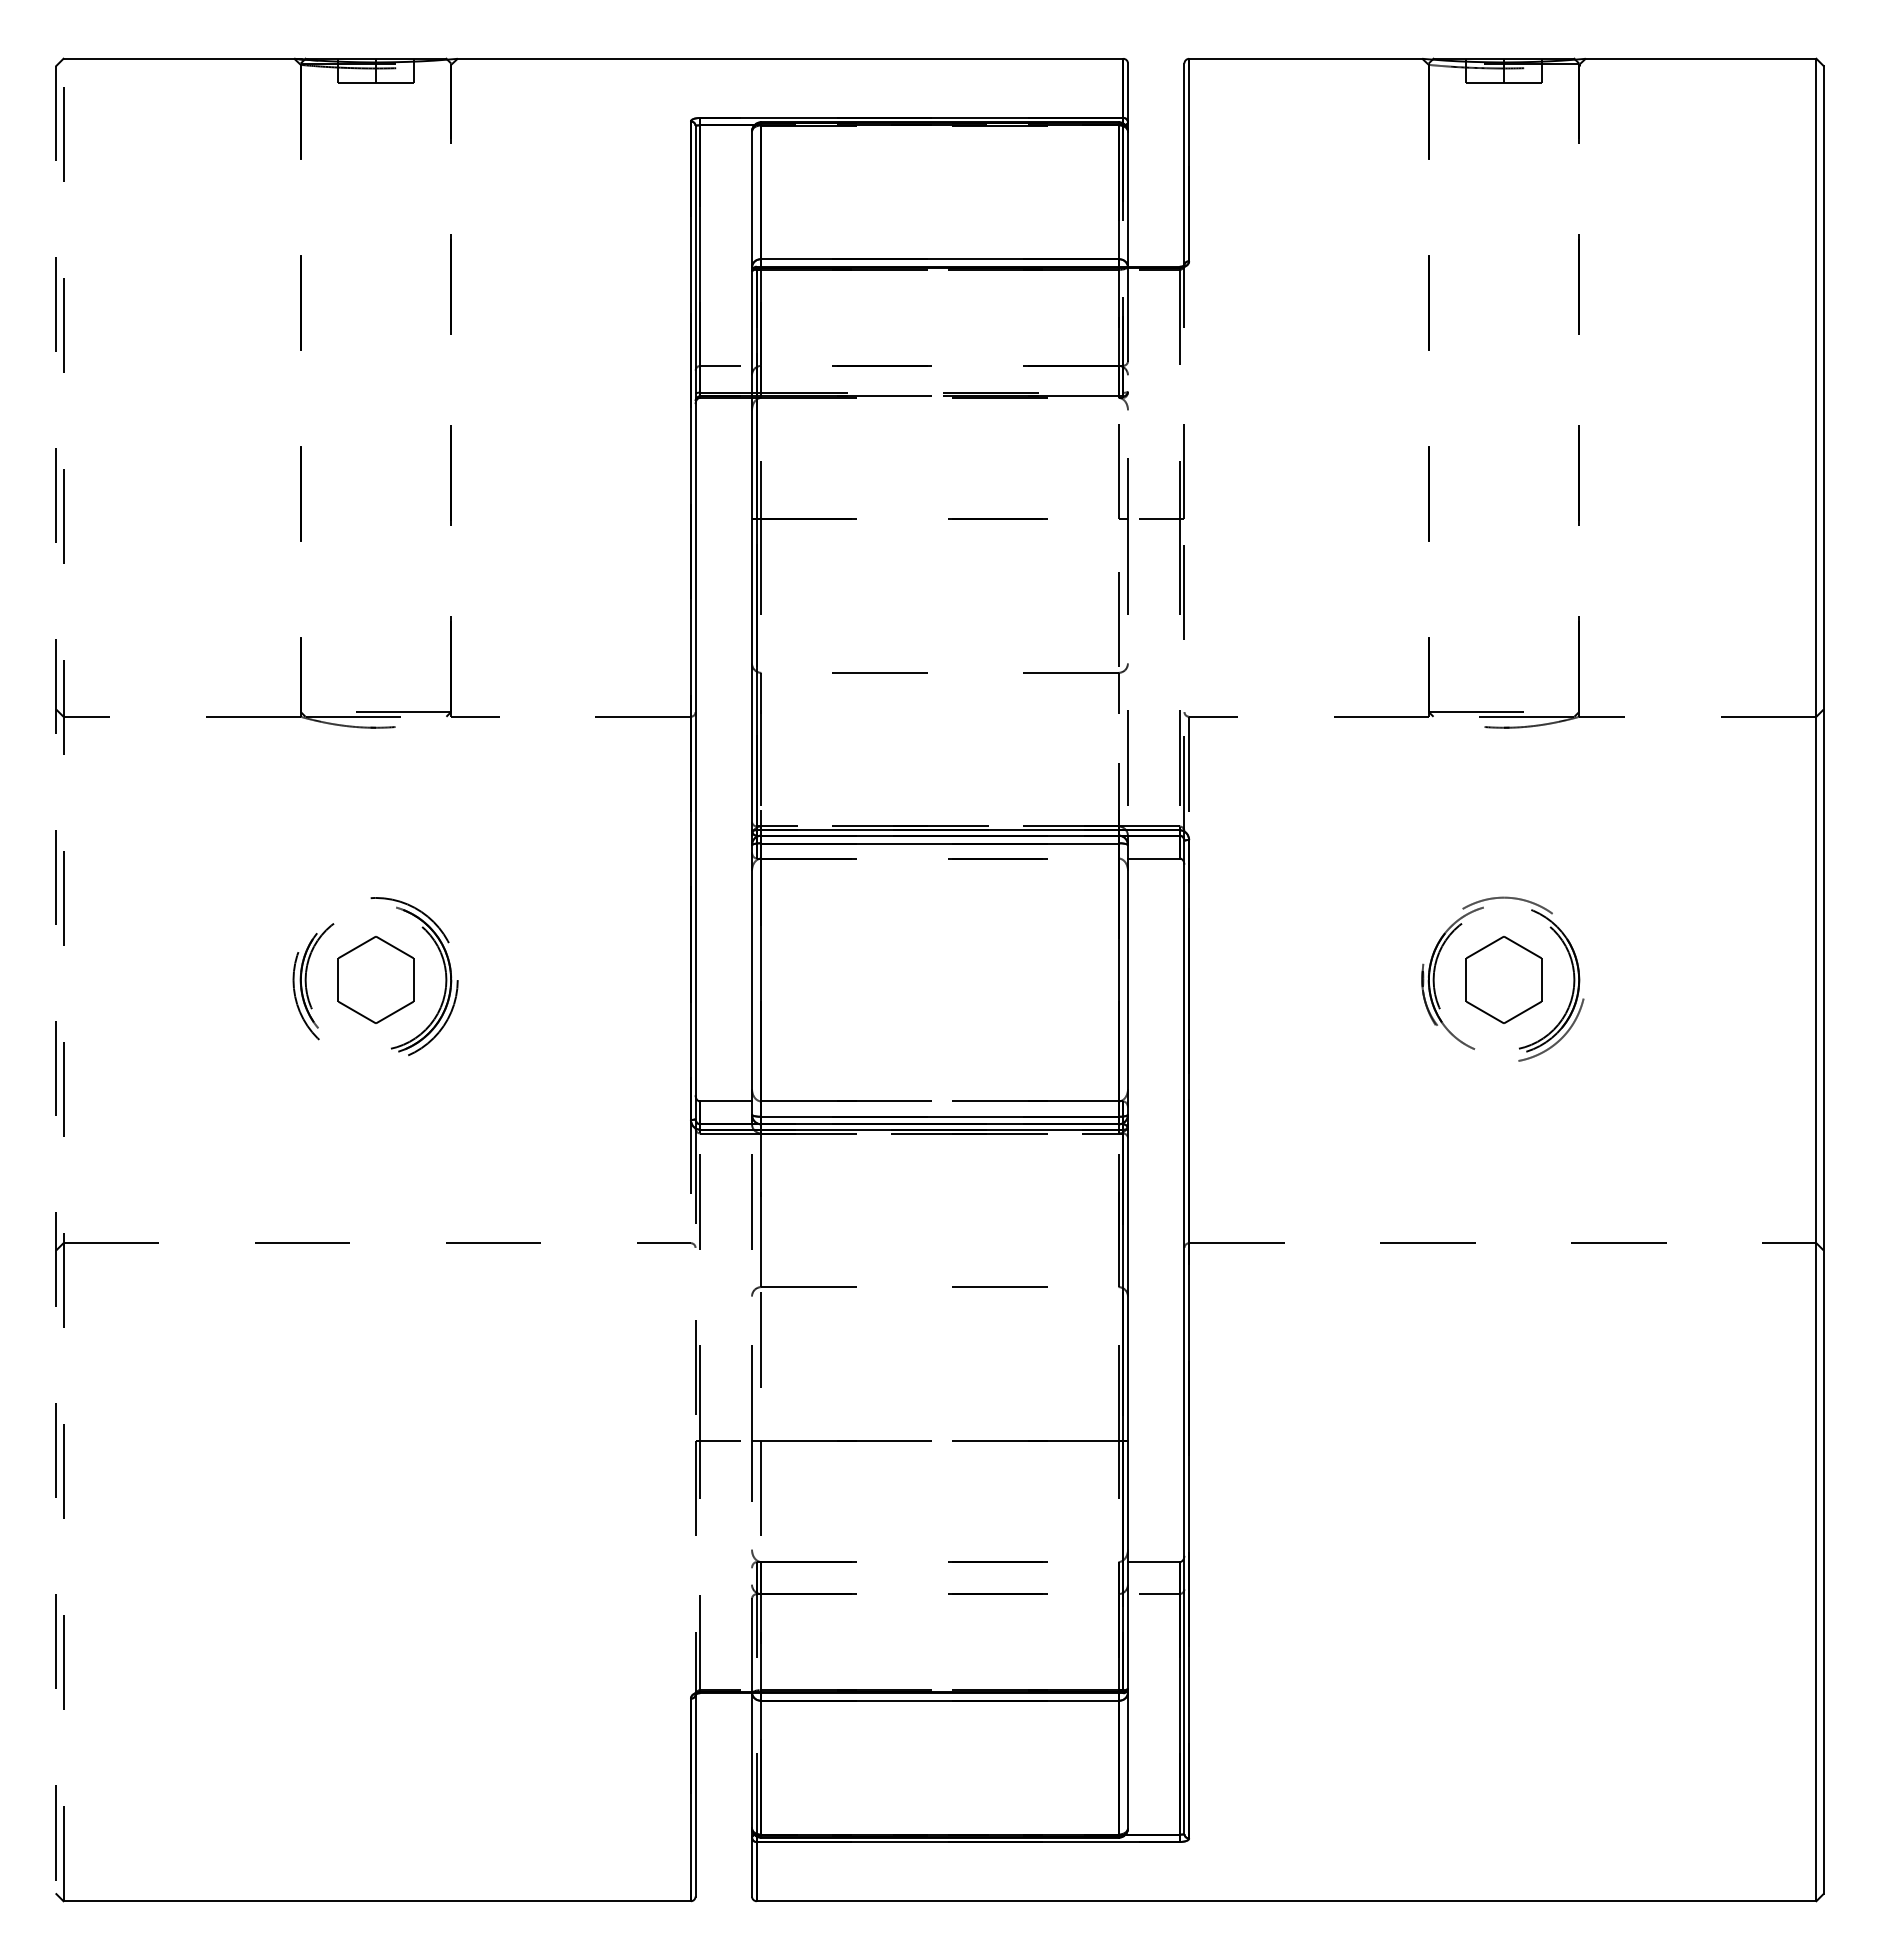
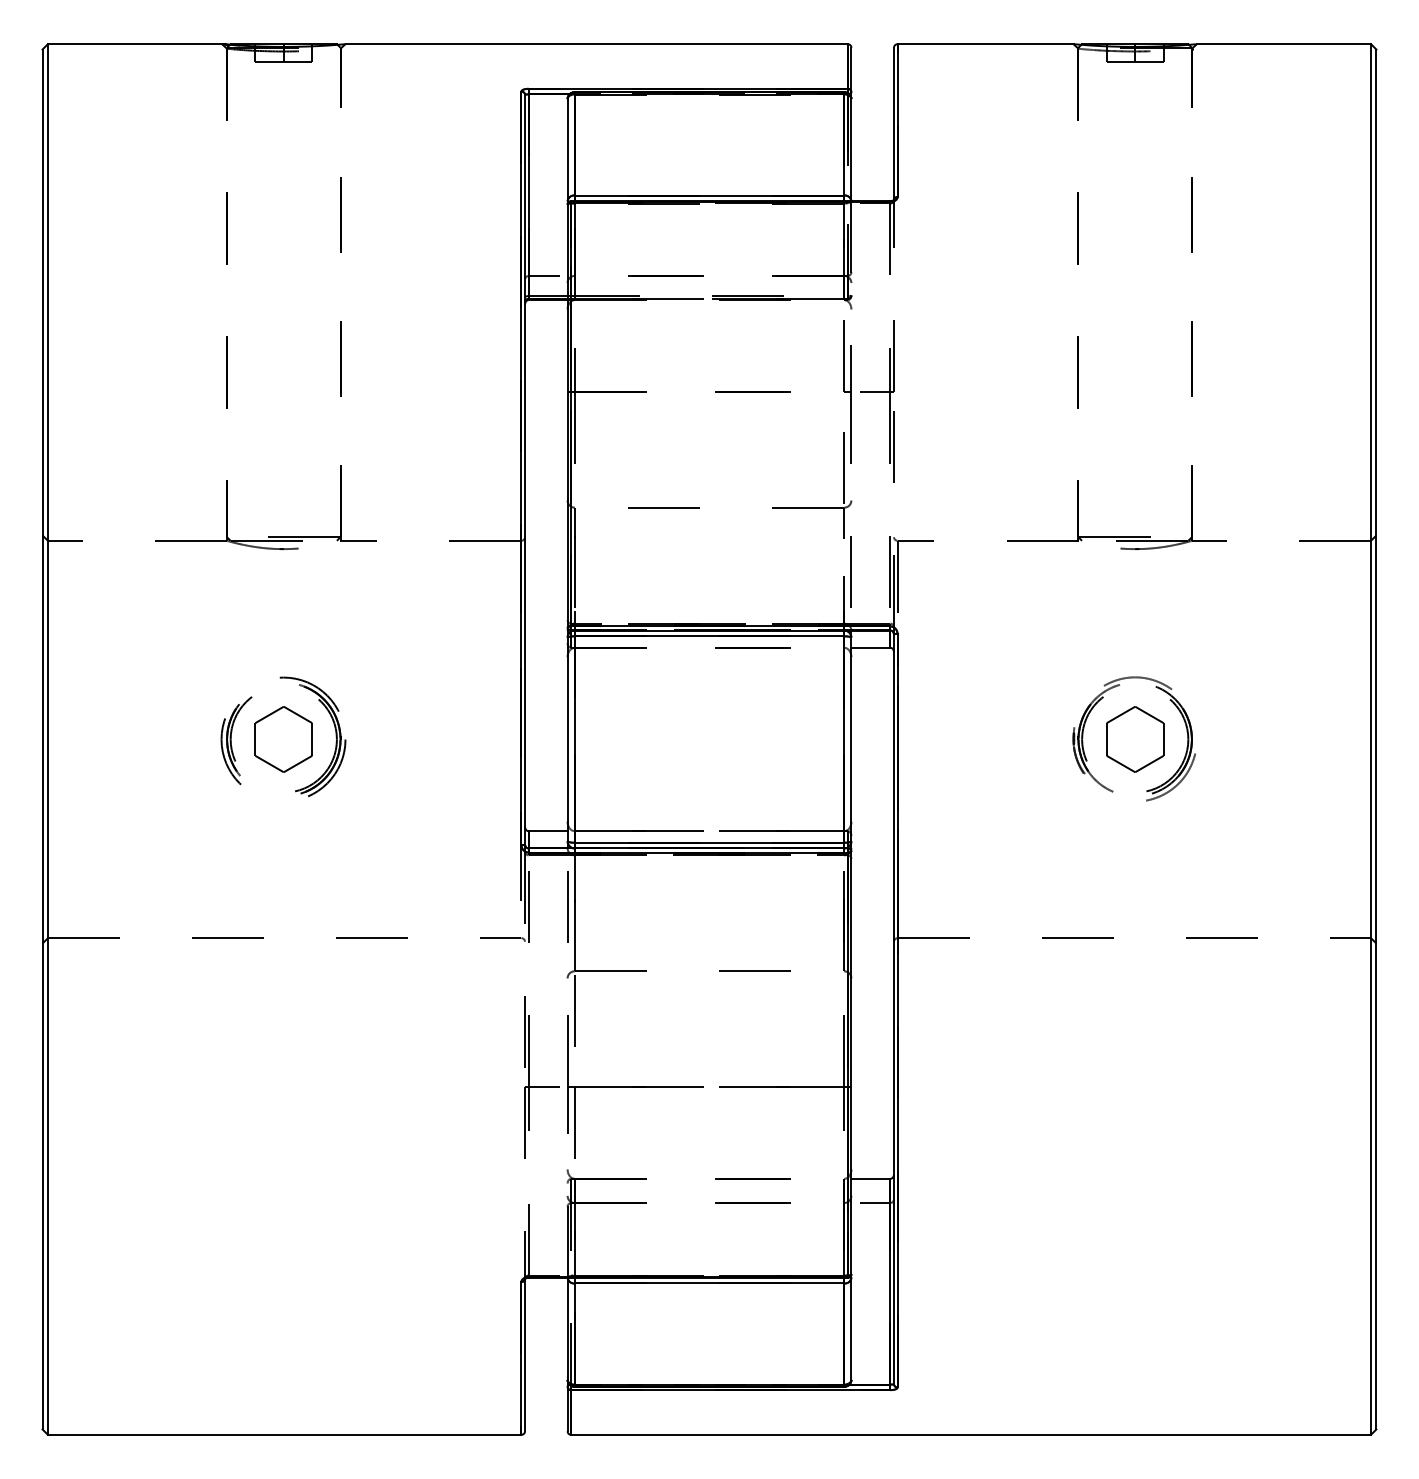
line: (63, 979) -> (47, 739), dashed -> solid
line: (56, 980) -> (42, 739), dashed -> solid

